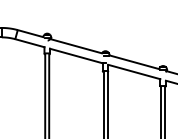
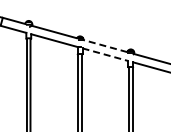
line: (134, 62) -> (105, 46), solid -> dashed
line: (134, 71) -> (105, 54), solid -> dashed

